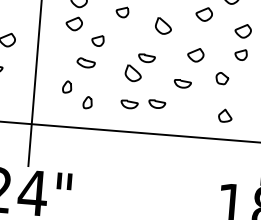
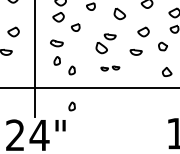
curve: (85, 61) -> (56, 42), moved
part: (143, 104) -> (110, 68), size x0.6
curve: (82, 153) -> (71, 105), added

